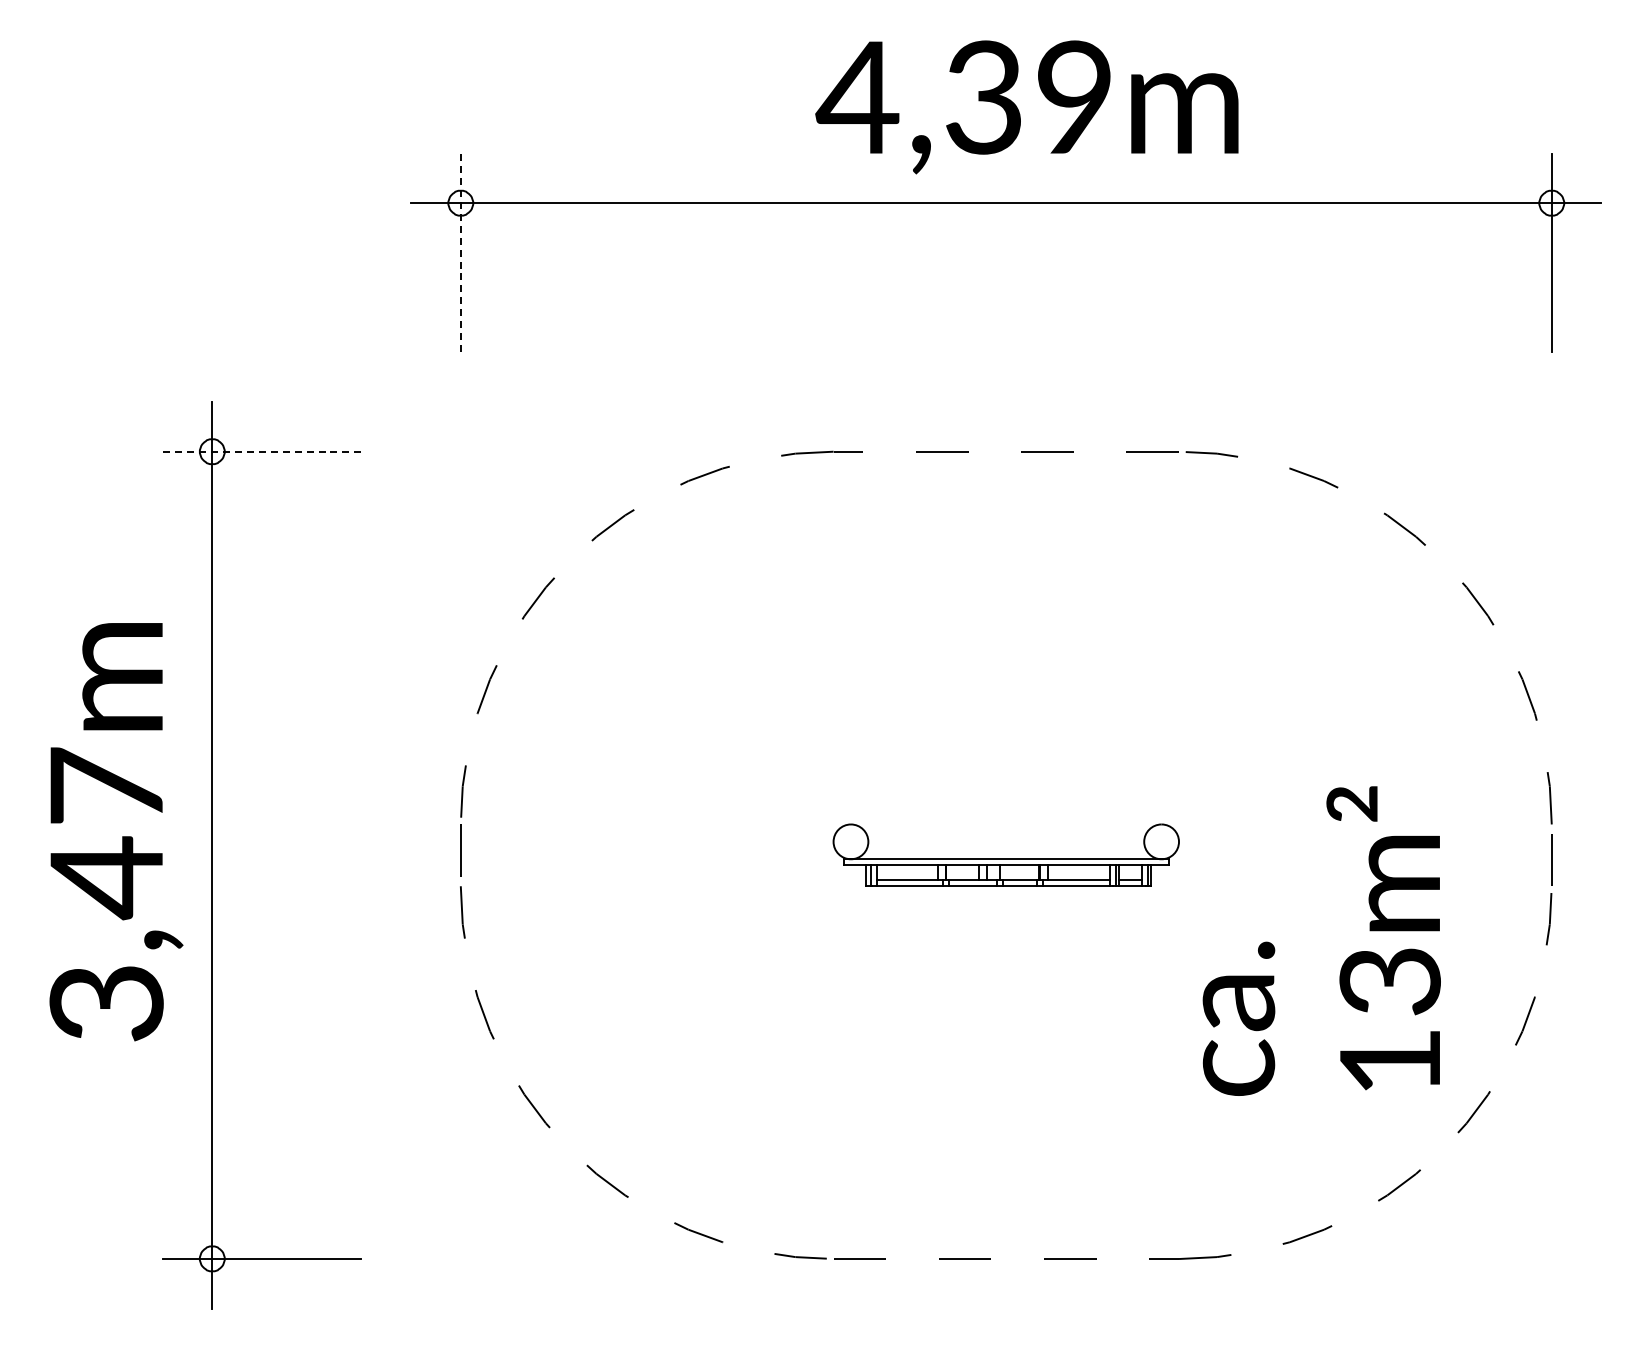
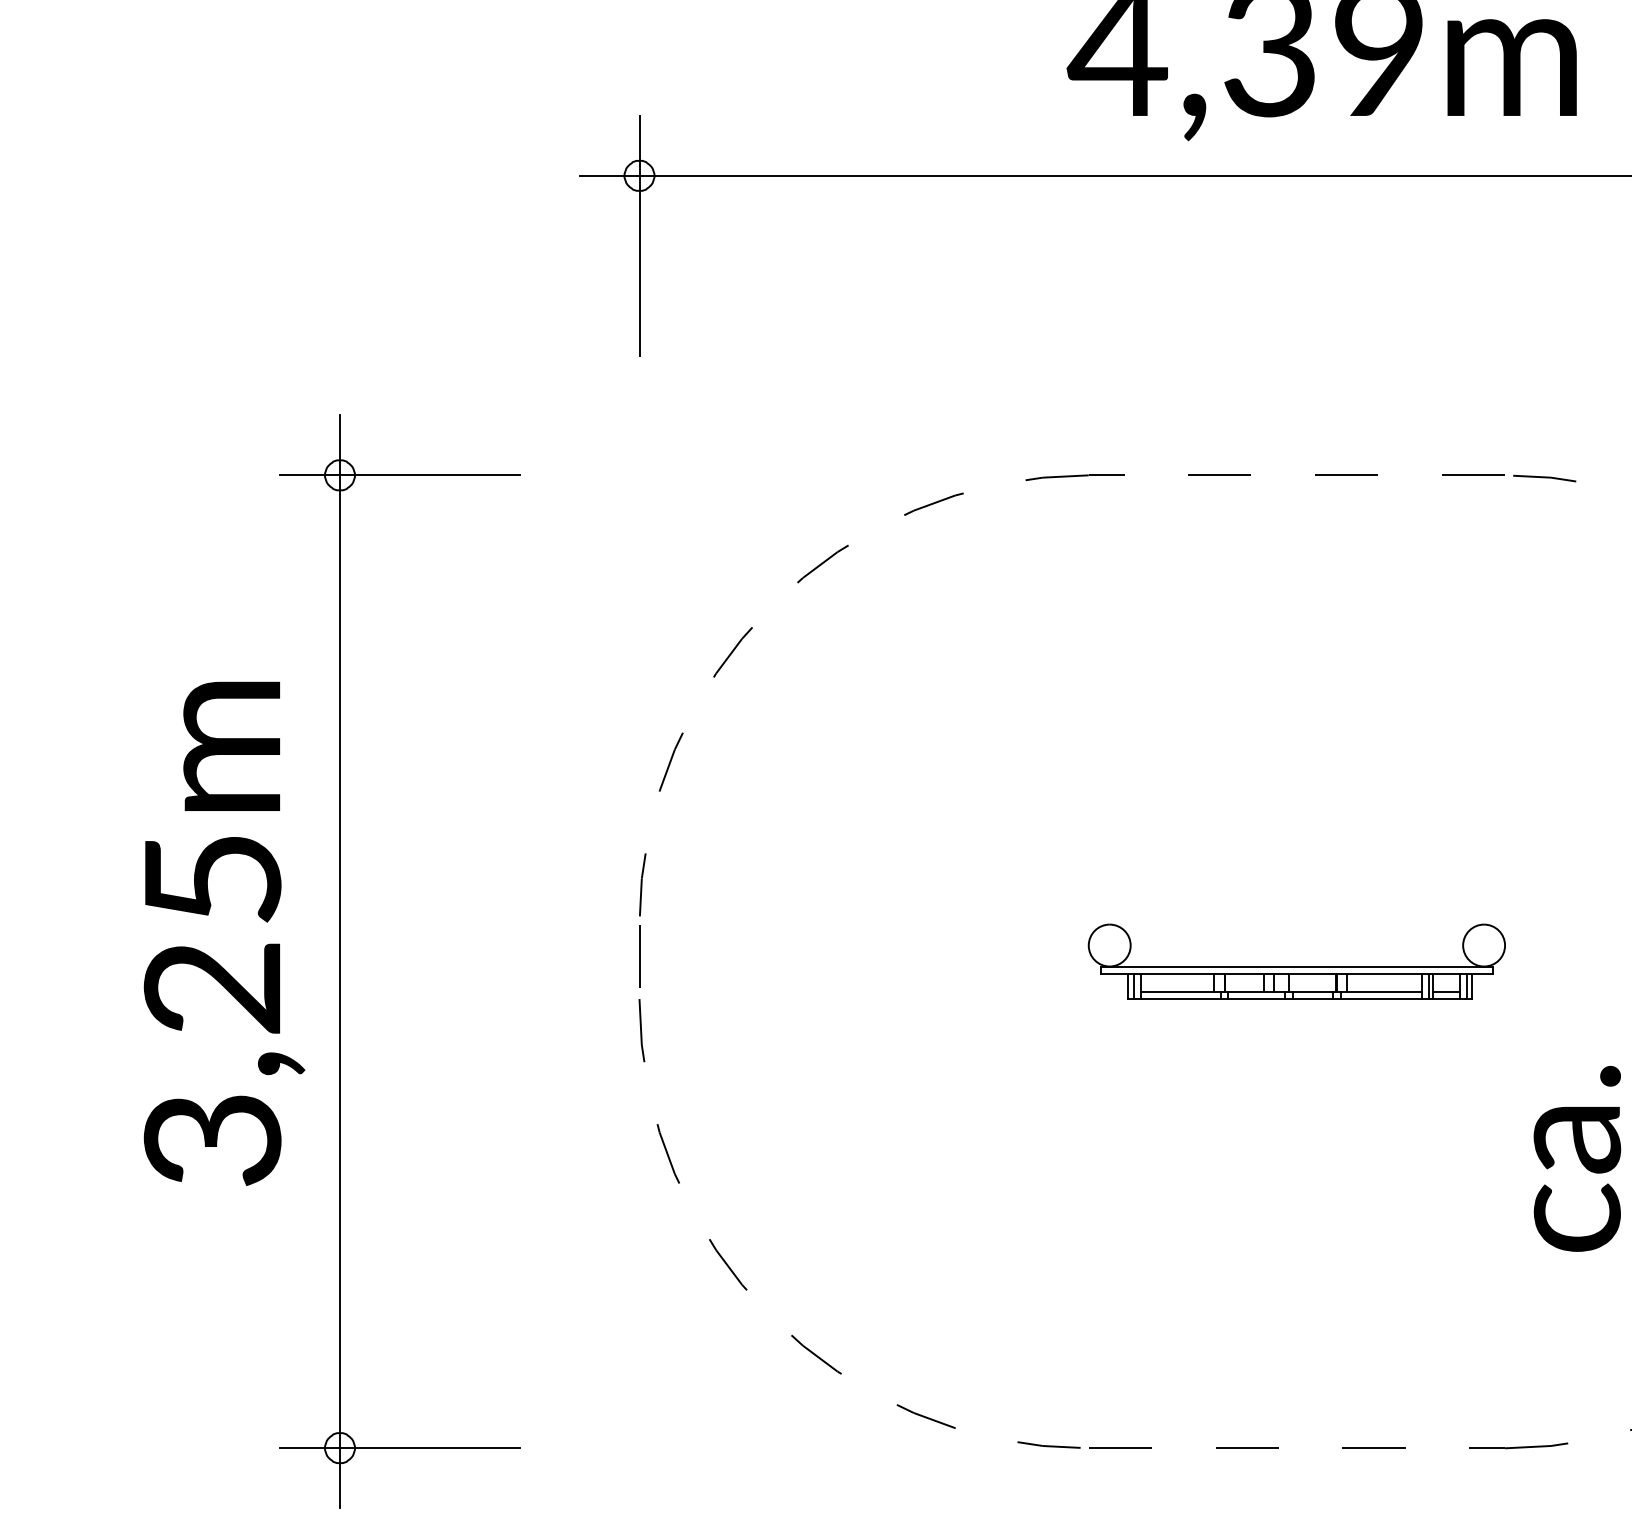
line: (460, 252) -> (639, 235), dashed -> solid
line: (261, 451) -> (399, 475), dashed -> solid
text: (106, 833) -> (212, 935), 3,47m -> 3,25m

